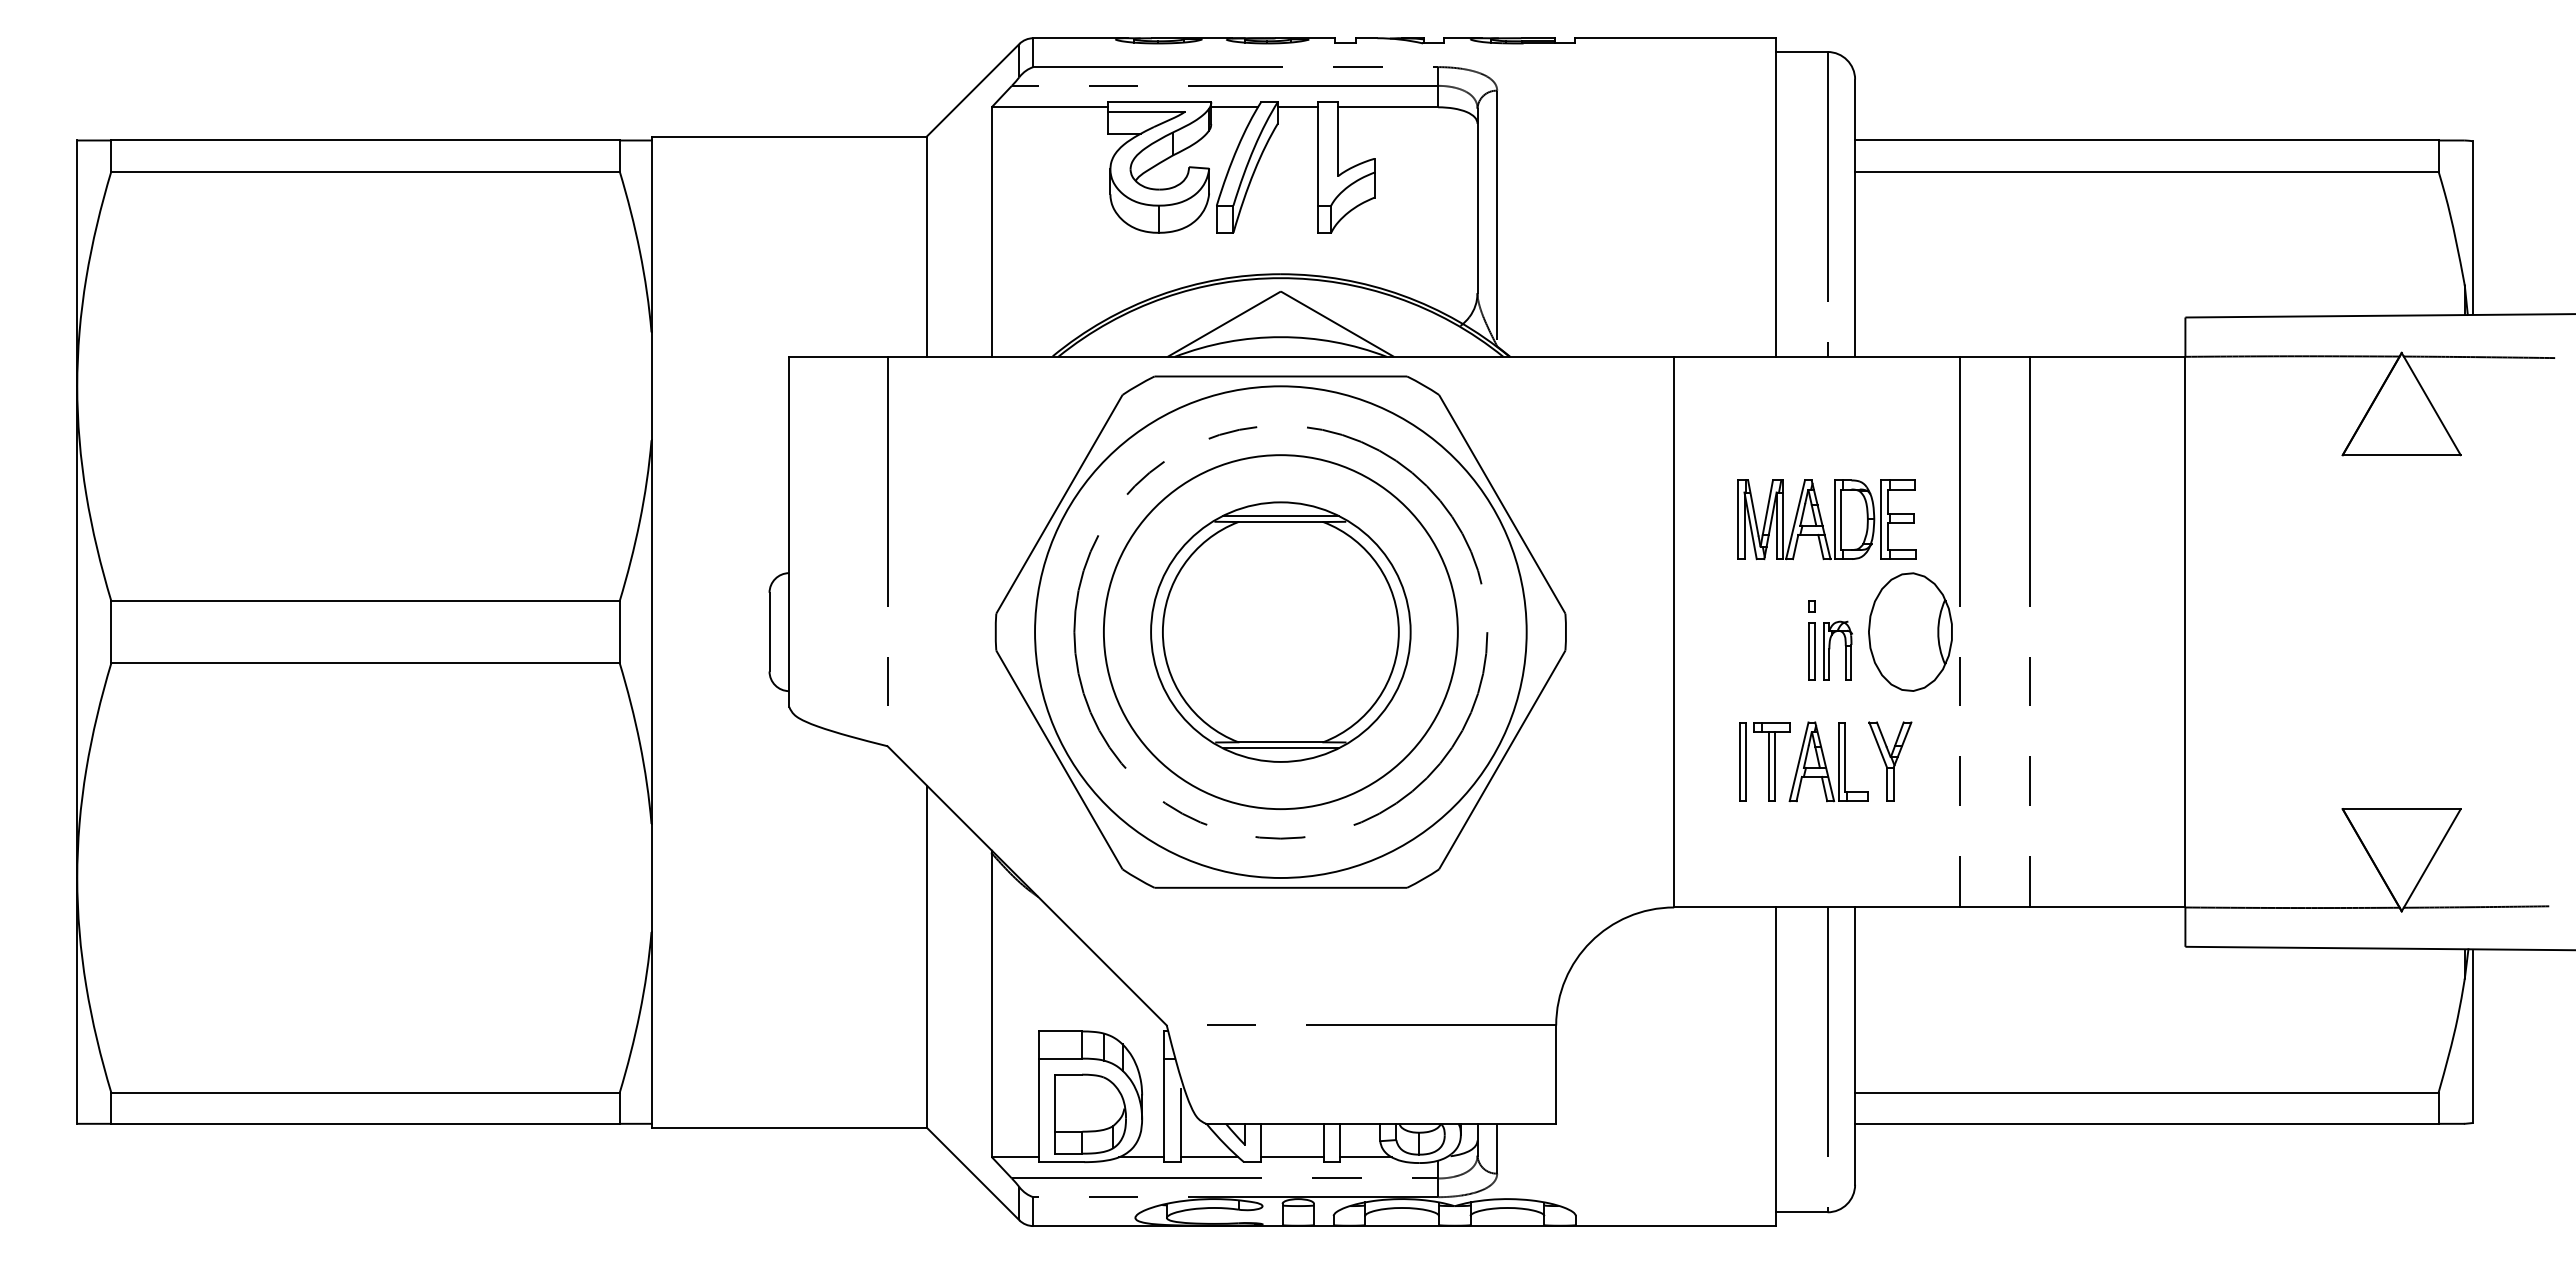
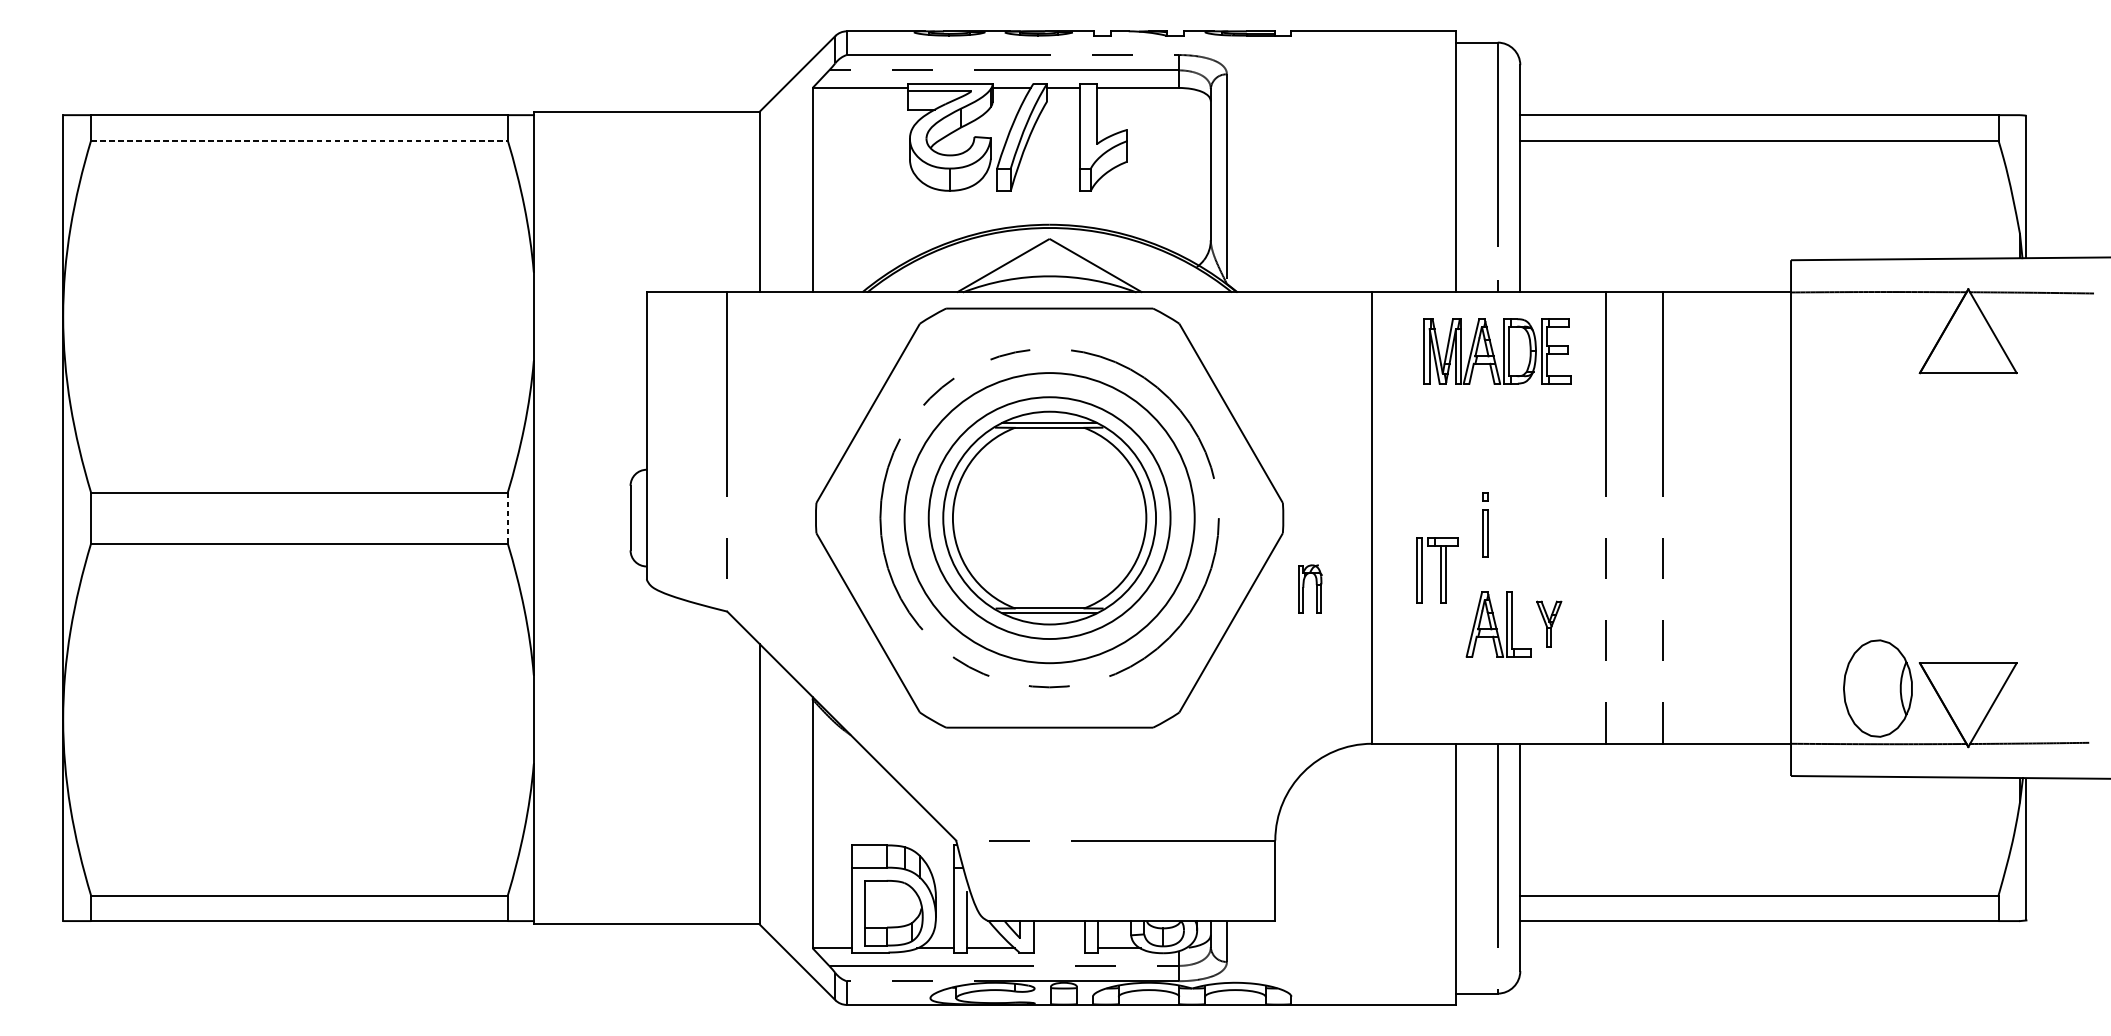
line: (366, 171) -> (300, 140), solid -> dashed
part: (1826, 519) -> (1496, 351), moved
circle: (1280, 631) -> (1049, 517), size x0.6
part: (1910, 631) -> (1877, 688), moved
line: (619, 632) -> (507, 518), solid -> dashed
part: (1830, 648) -> (1304, 587), moved
part: (1764, 761) -> (1437, 570), moved
part: (1890, 761) -> (1549, 624), size x0.7
line: (1292, 1157) -> (1059, 948), removed

